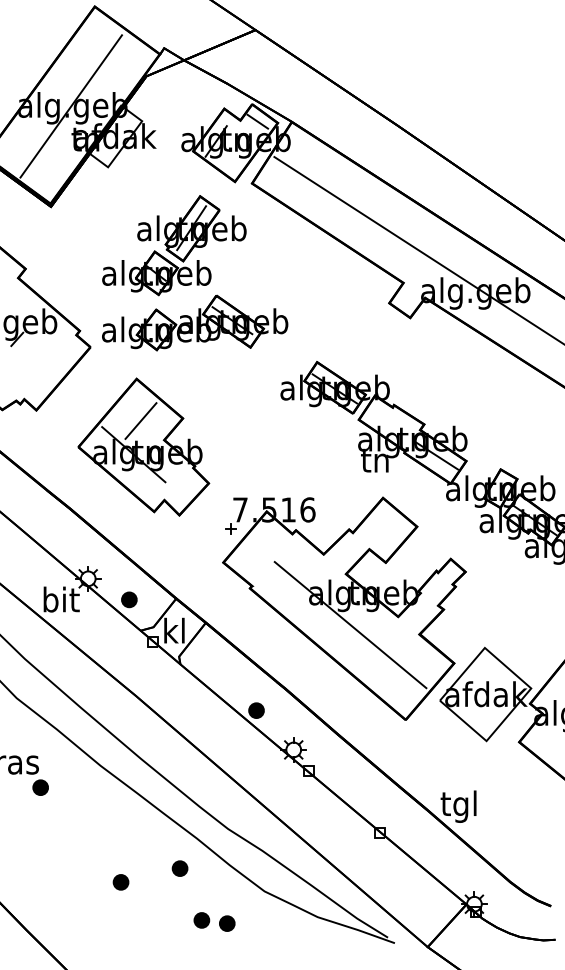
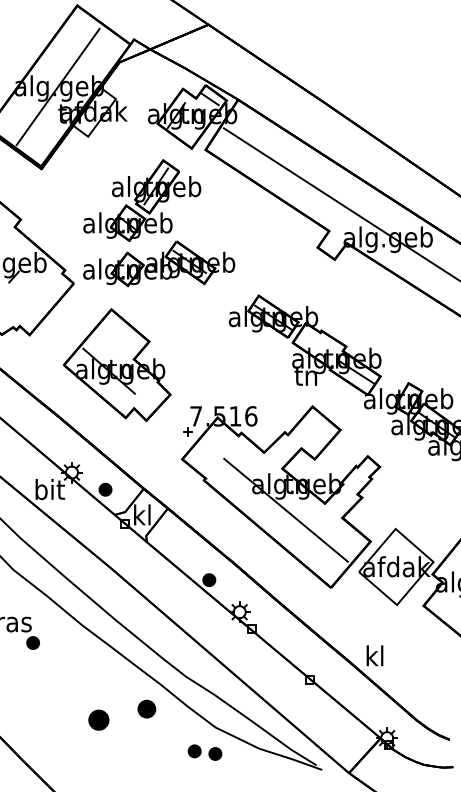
line: (140, 420) -> (114, 343), removed
text: (457, 806) -> (373, 658), tgl -> kl
part: (179, 867) -> (146, 708), size x1.4
part: (120, 882) -> (98, 720), size x1.6
part: (213, 921) -> (204, 752), moved

